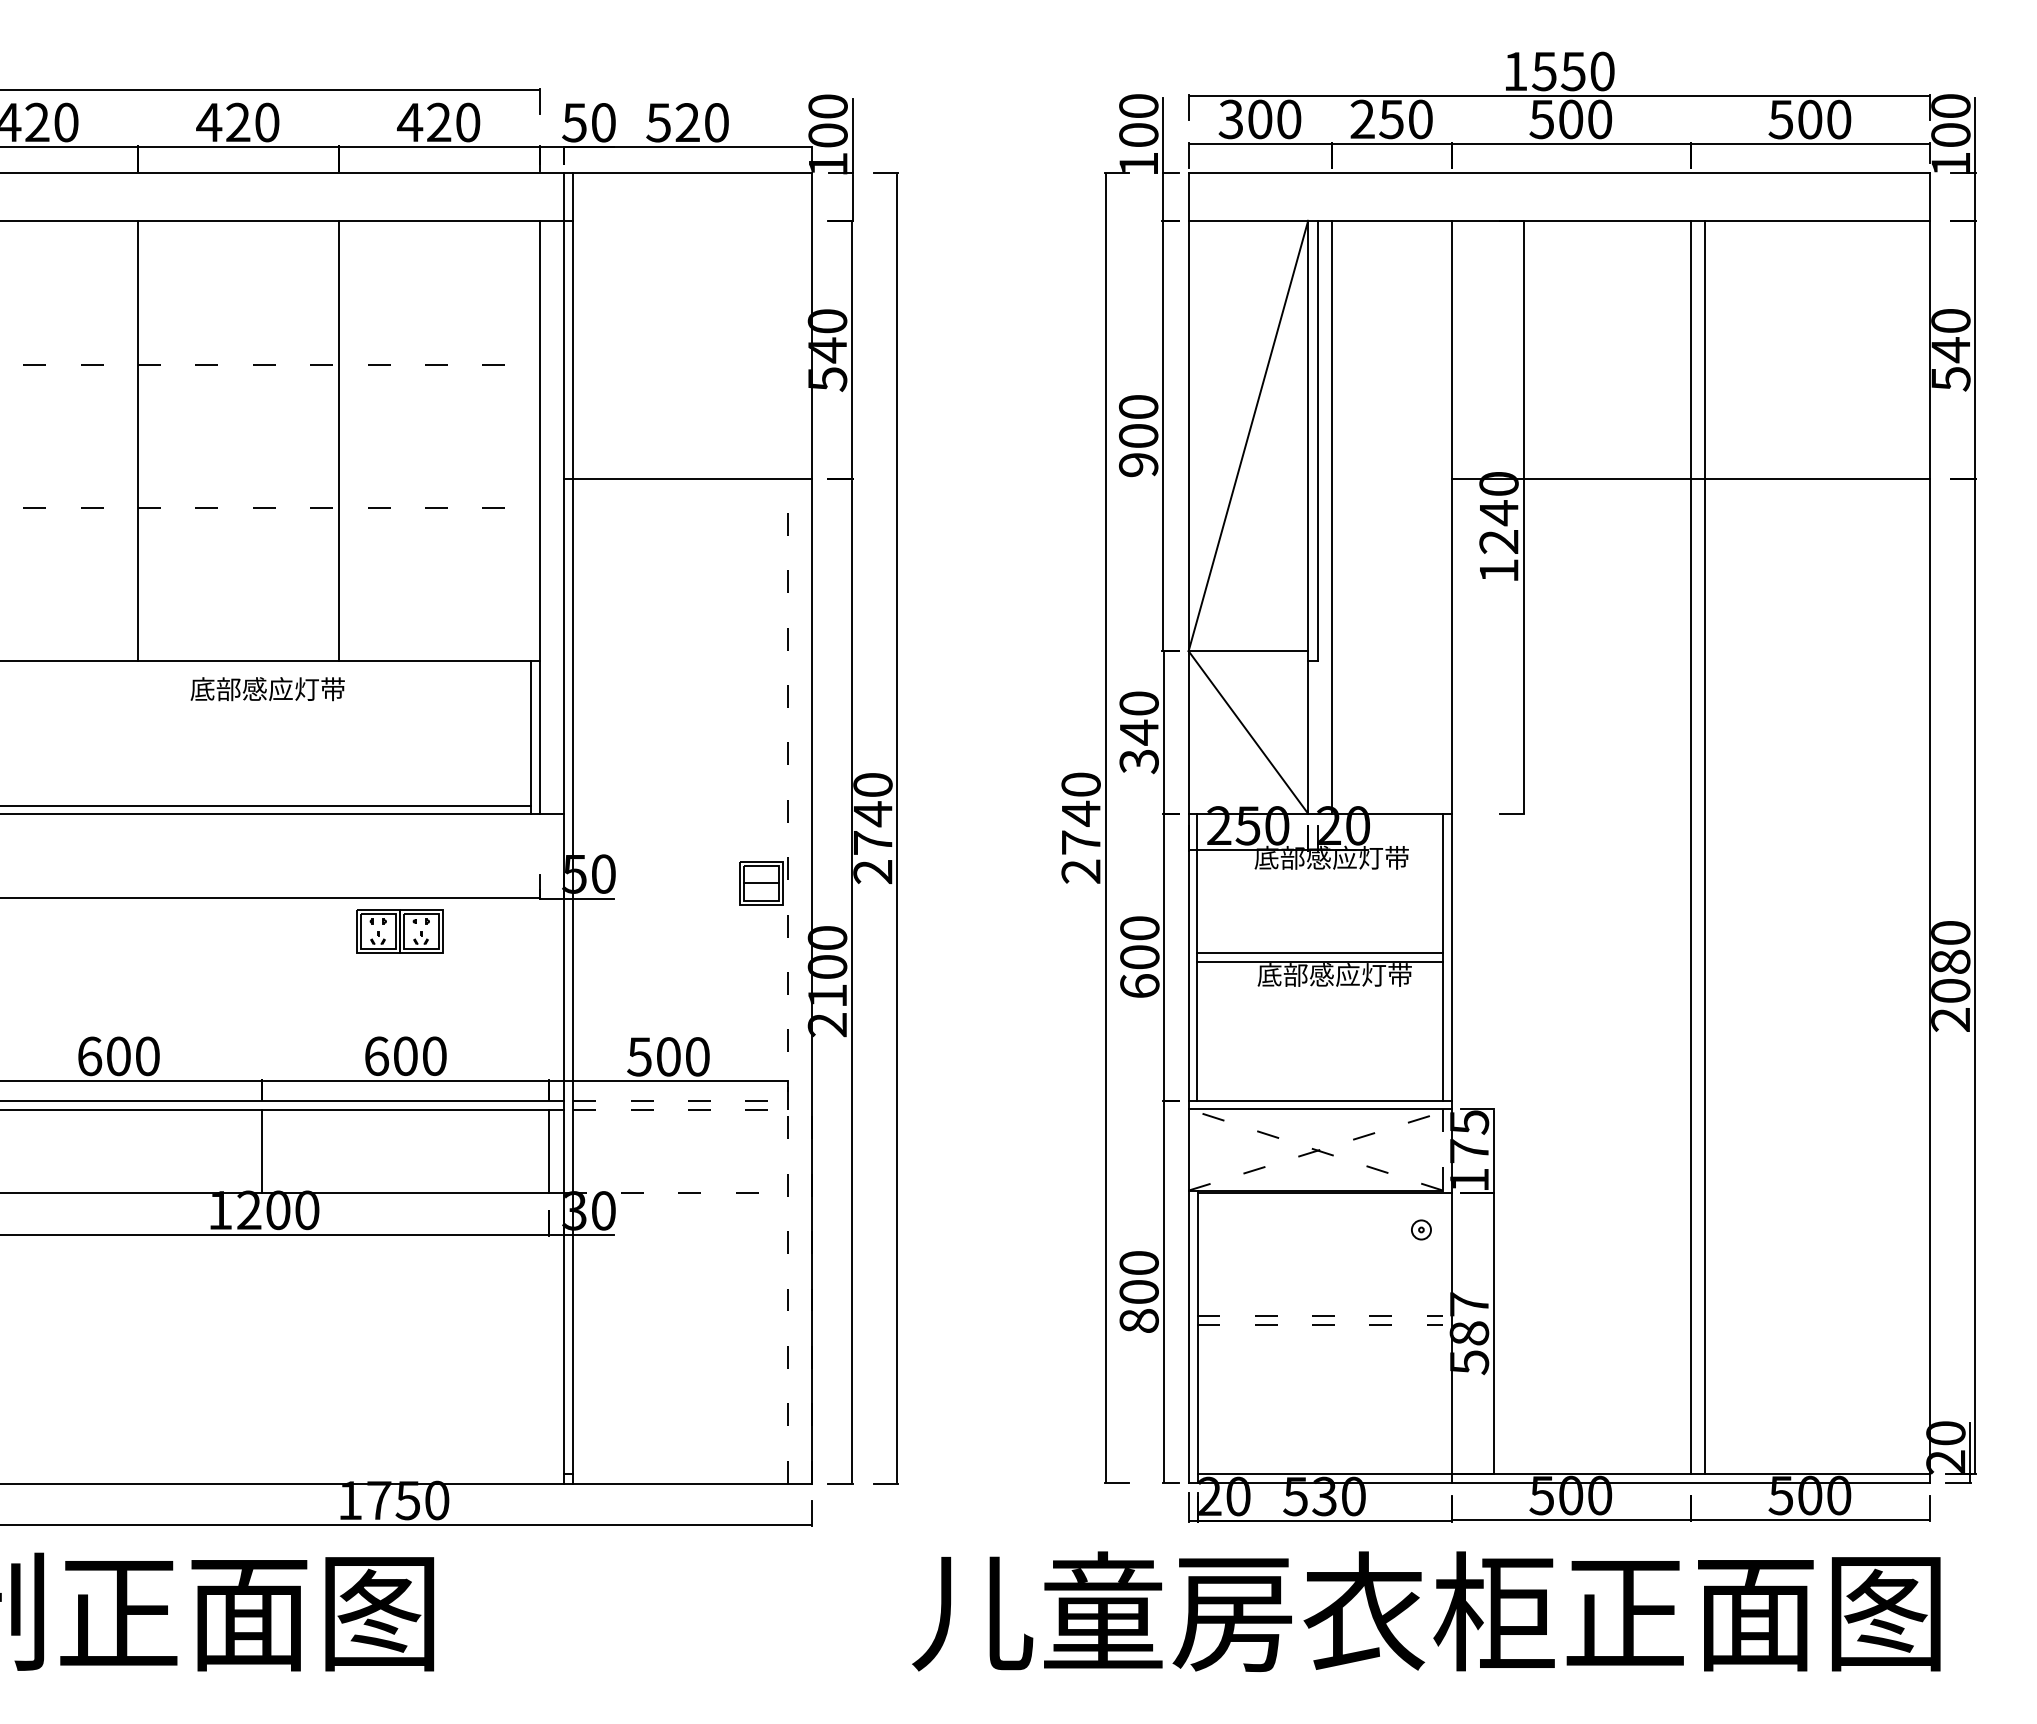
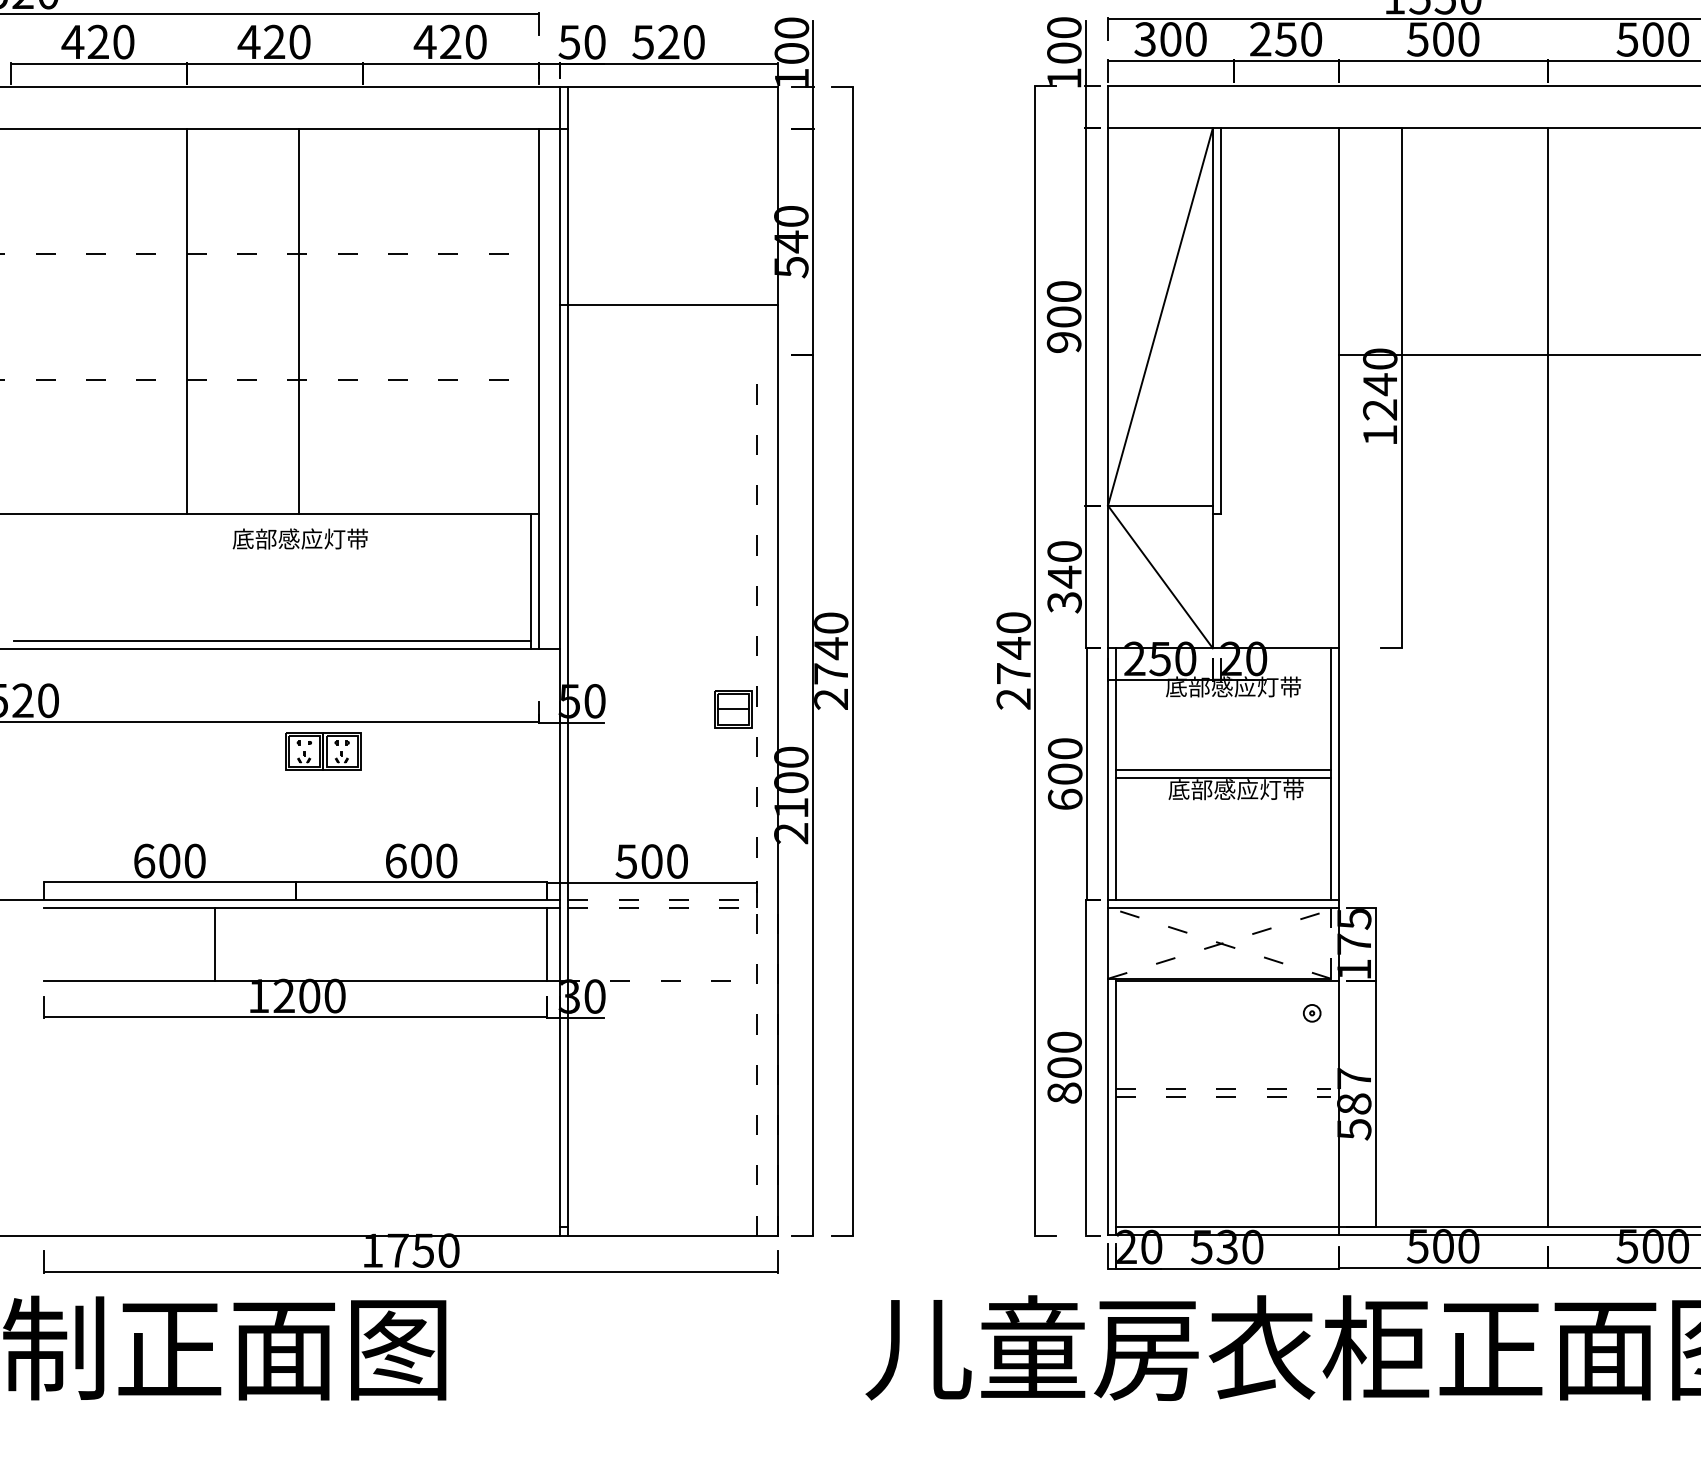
line: (338, 441) -> (298, 321), moved
line: (687, 479) -> (668, 305), moved
line: (1332, 516) -> (1234, 387), removed
line: (1705, 846) -> (1561, 677), removed
part: (399, 931) -> (322, 751), moved
line: (262, 1151) -> (215, 944), moved

